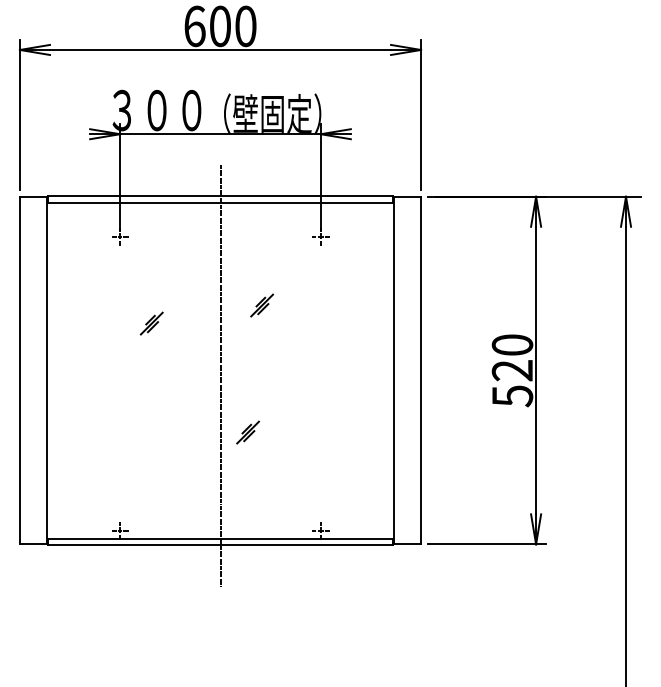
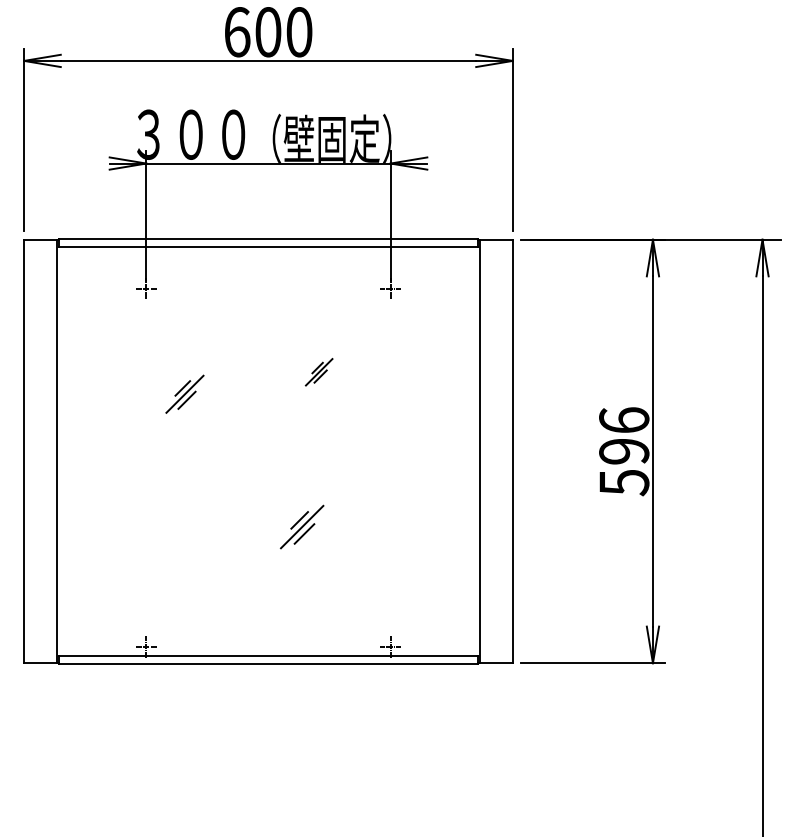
part: (151, 323) -> (184, 394), size x1.4
text: (512, 357) -> (624, 435), 520 -> 596
line: (220, 375) -> (268, 457), removed
part: (247, 432) -> (301, 526), size x1.6

